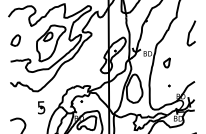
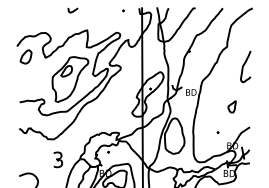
part: (15, 40) -> (25, 56), moved
part: (166, 62) -> (231, 106), moved
text: (41, 106) -> (58, 158), 5 -> 3

